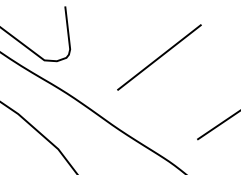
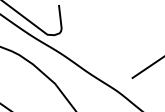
line: (158, 56) -> (110, 32), removed

